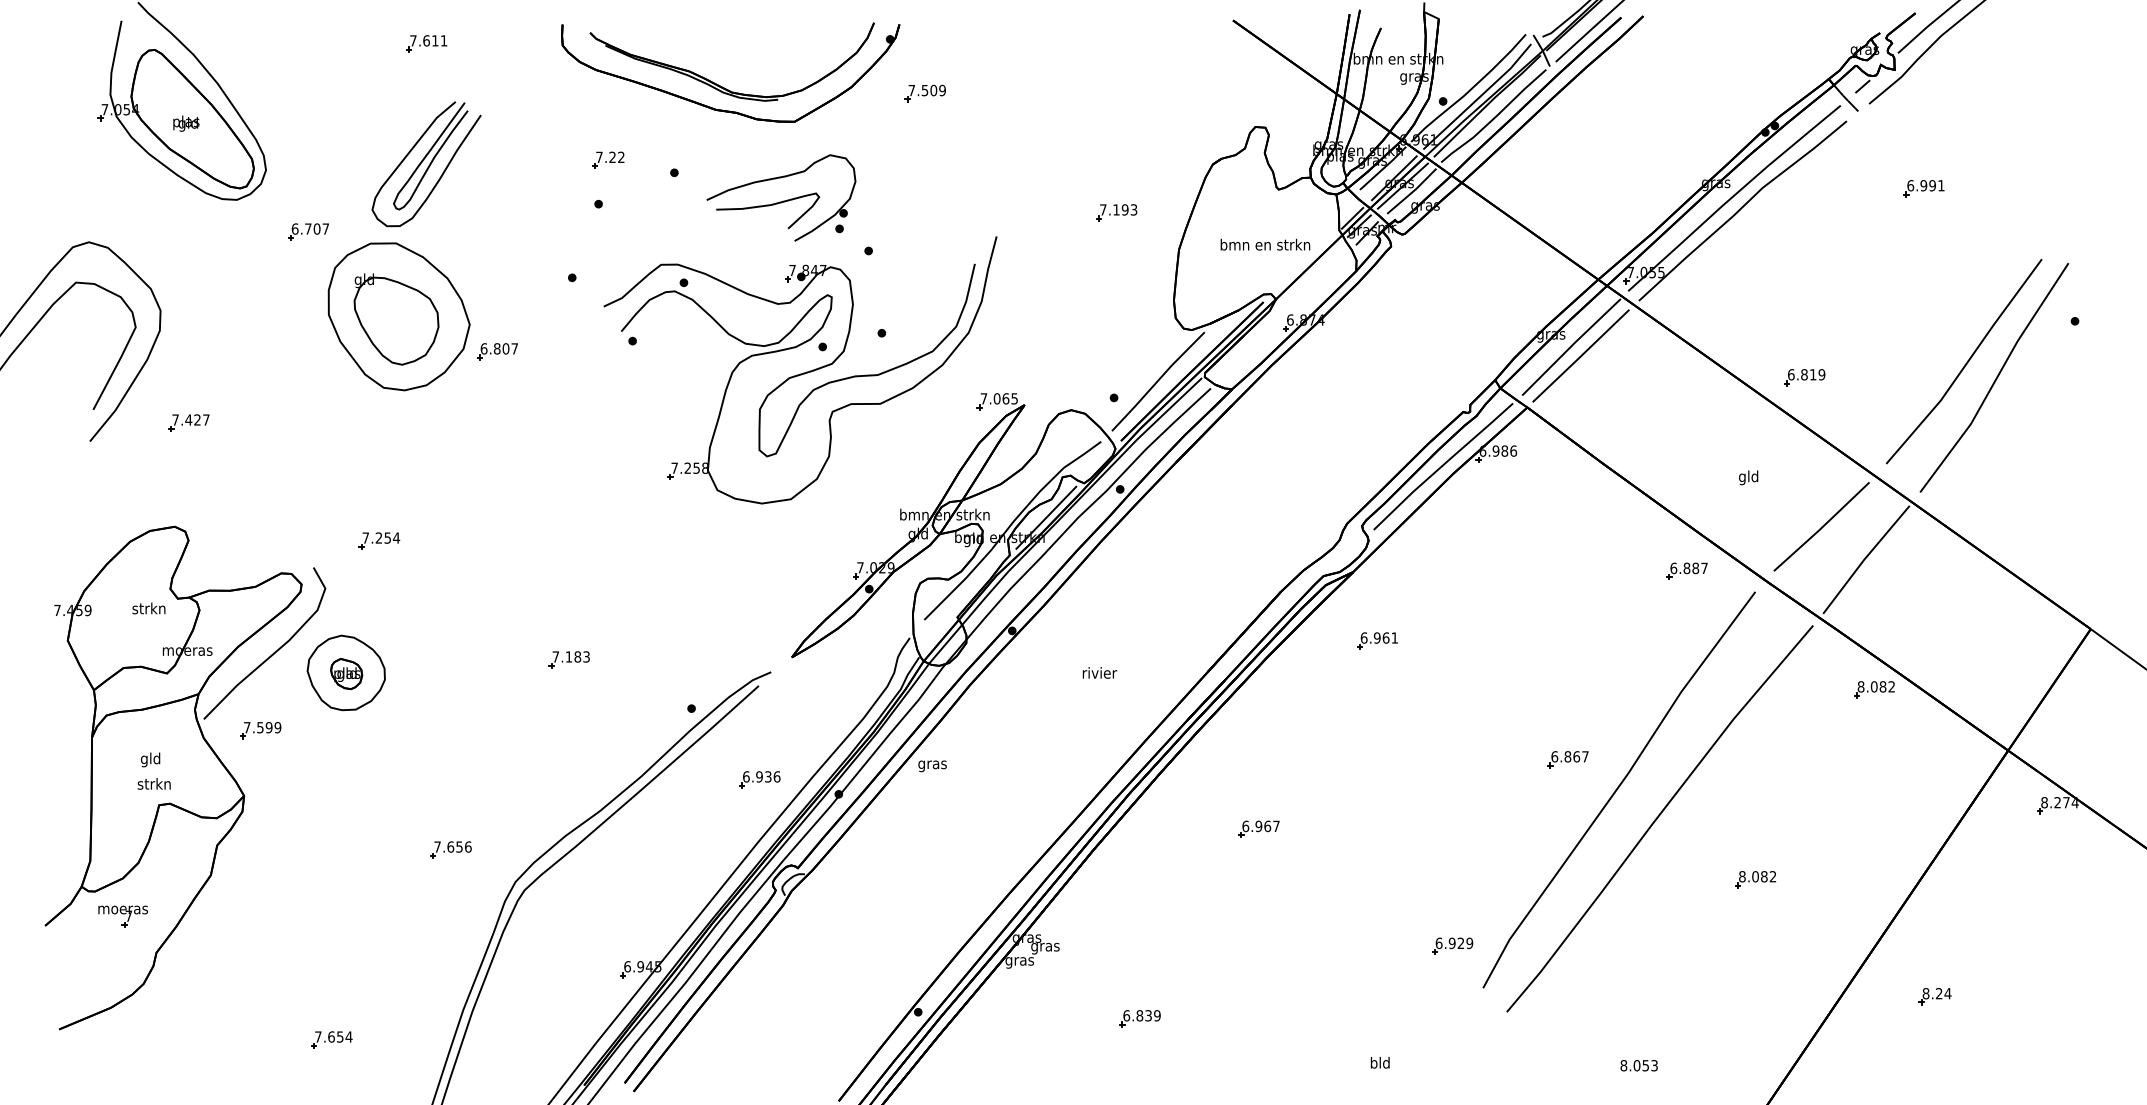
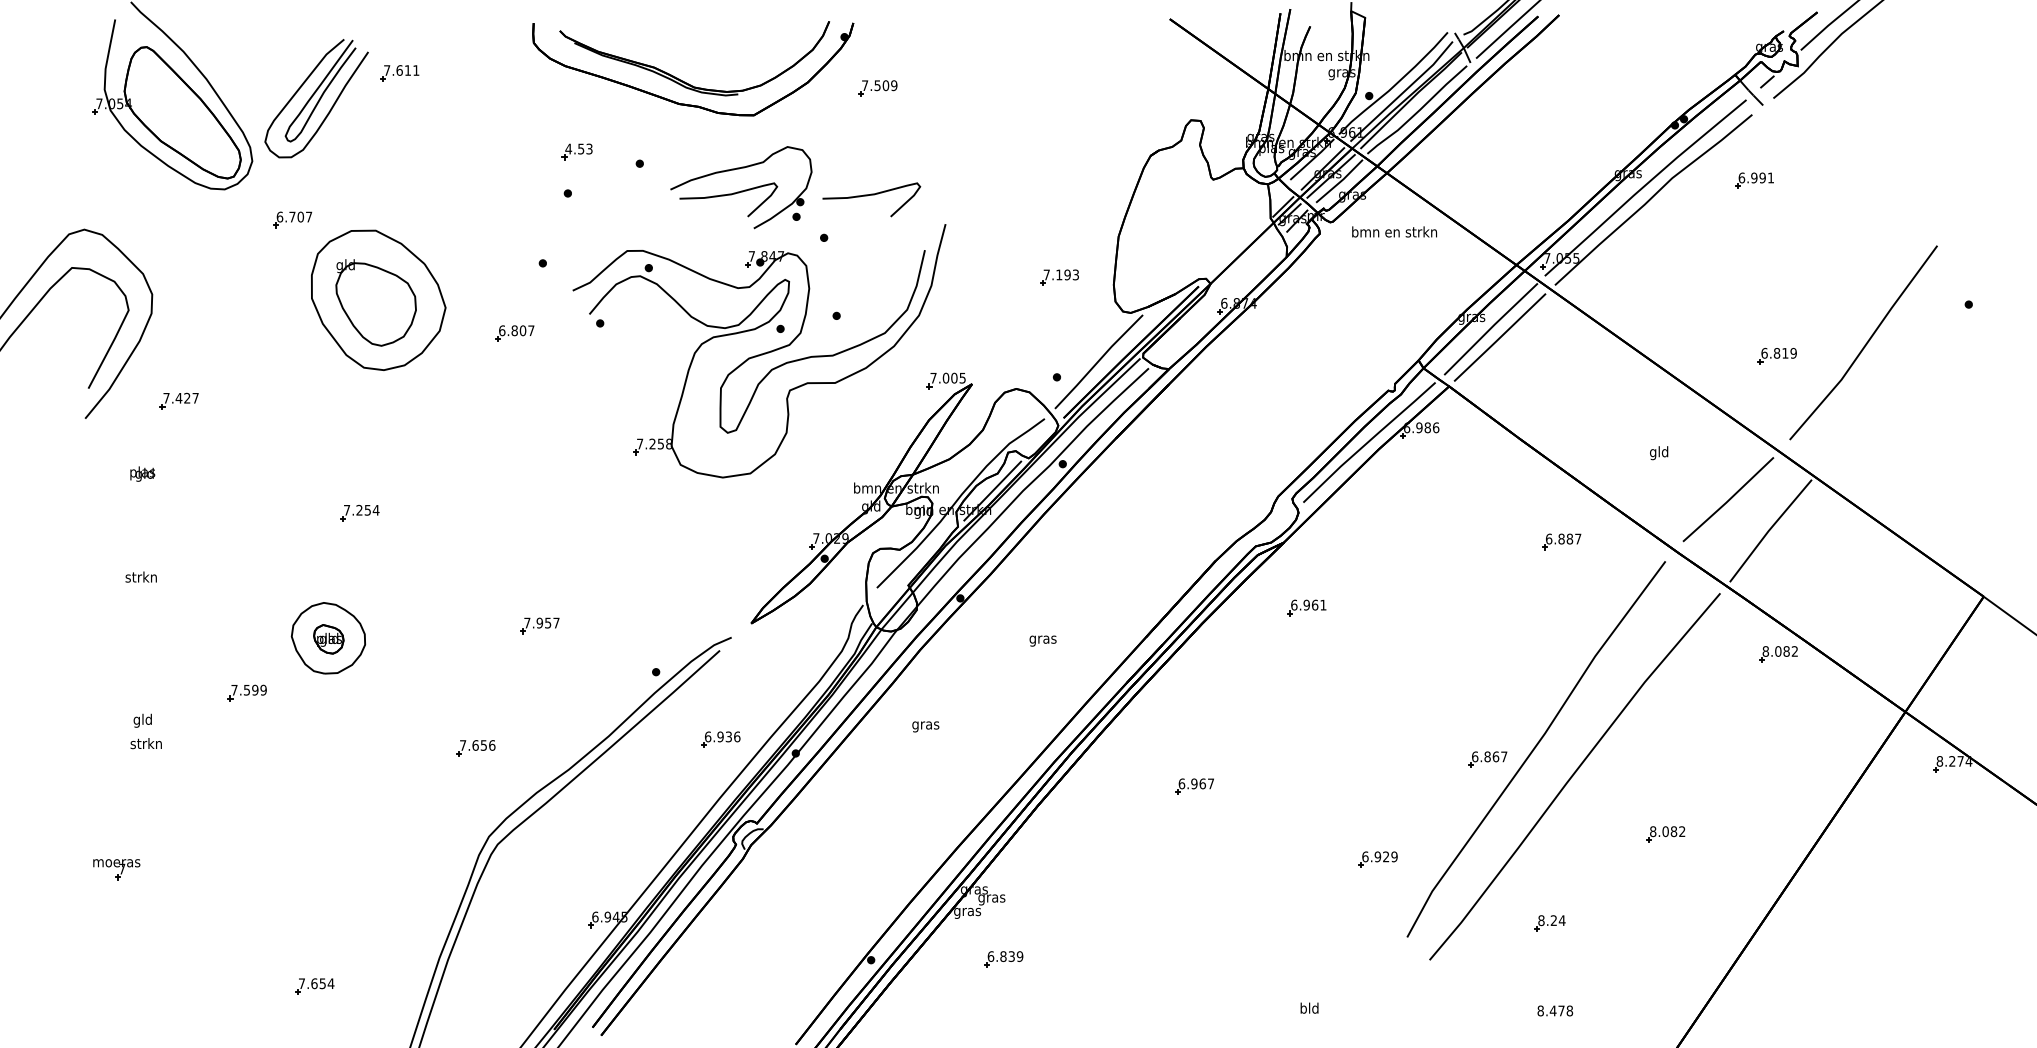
part: (426, 43) -> (399, 73), moved
text: (186, 123) -> (142, 473), moved
text: (609, 156) -> (578, 148), 7.22 -> 4.53
part: (426, 164) -> (316, 98), moved
part: (1923, 188) -> (1754, 180), moved
curve: (918, 206) -> (871, 195), added
part: (1116, 212) -> (1059, 277), moved
text: (1265, 244) -> (1394, 231), moved
part: (497, 351) -> (514, 333), moved
part: (1803, 378) -> (1776, 356), moved
line: (1995, 378) -> (1893, 358), removed
text: (1006, 398) -> (954, 377), 7.065 -> 7.005
part: (1686, 570) -> (1561, 541), moved
text: (577, 656) -> (547, 622), 7.183 -> 7.957
text: (1099, 674) -> (1043, 639), rivier -> gras
part: (1567, 759) -> (1487, 759), moved
text: (932, 765) -> (925, 726), moved
part: (185, 777) -> (175, 737), removed
part: (450, 850) -> (475, 748), moved
part: (1451, 946) -> (1377, 859), moved
part: (1934, 996) -> (1549, 923), moved
part: (1139, 1018) -> (1003, 959), moved
text: (1645, 1065) -> (1561, 1010), 8.053 -> 8.478

